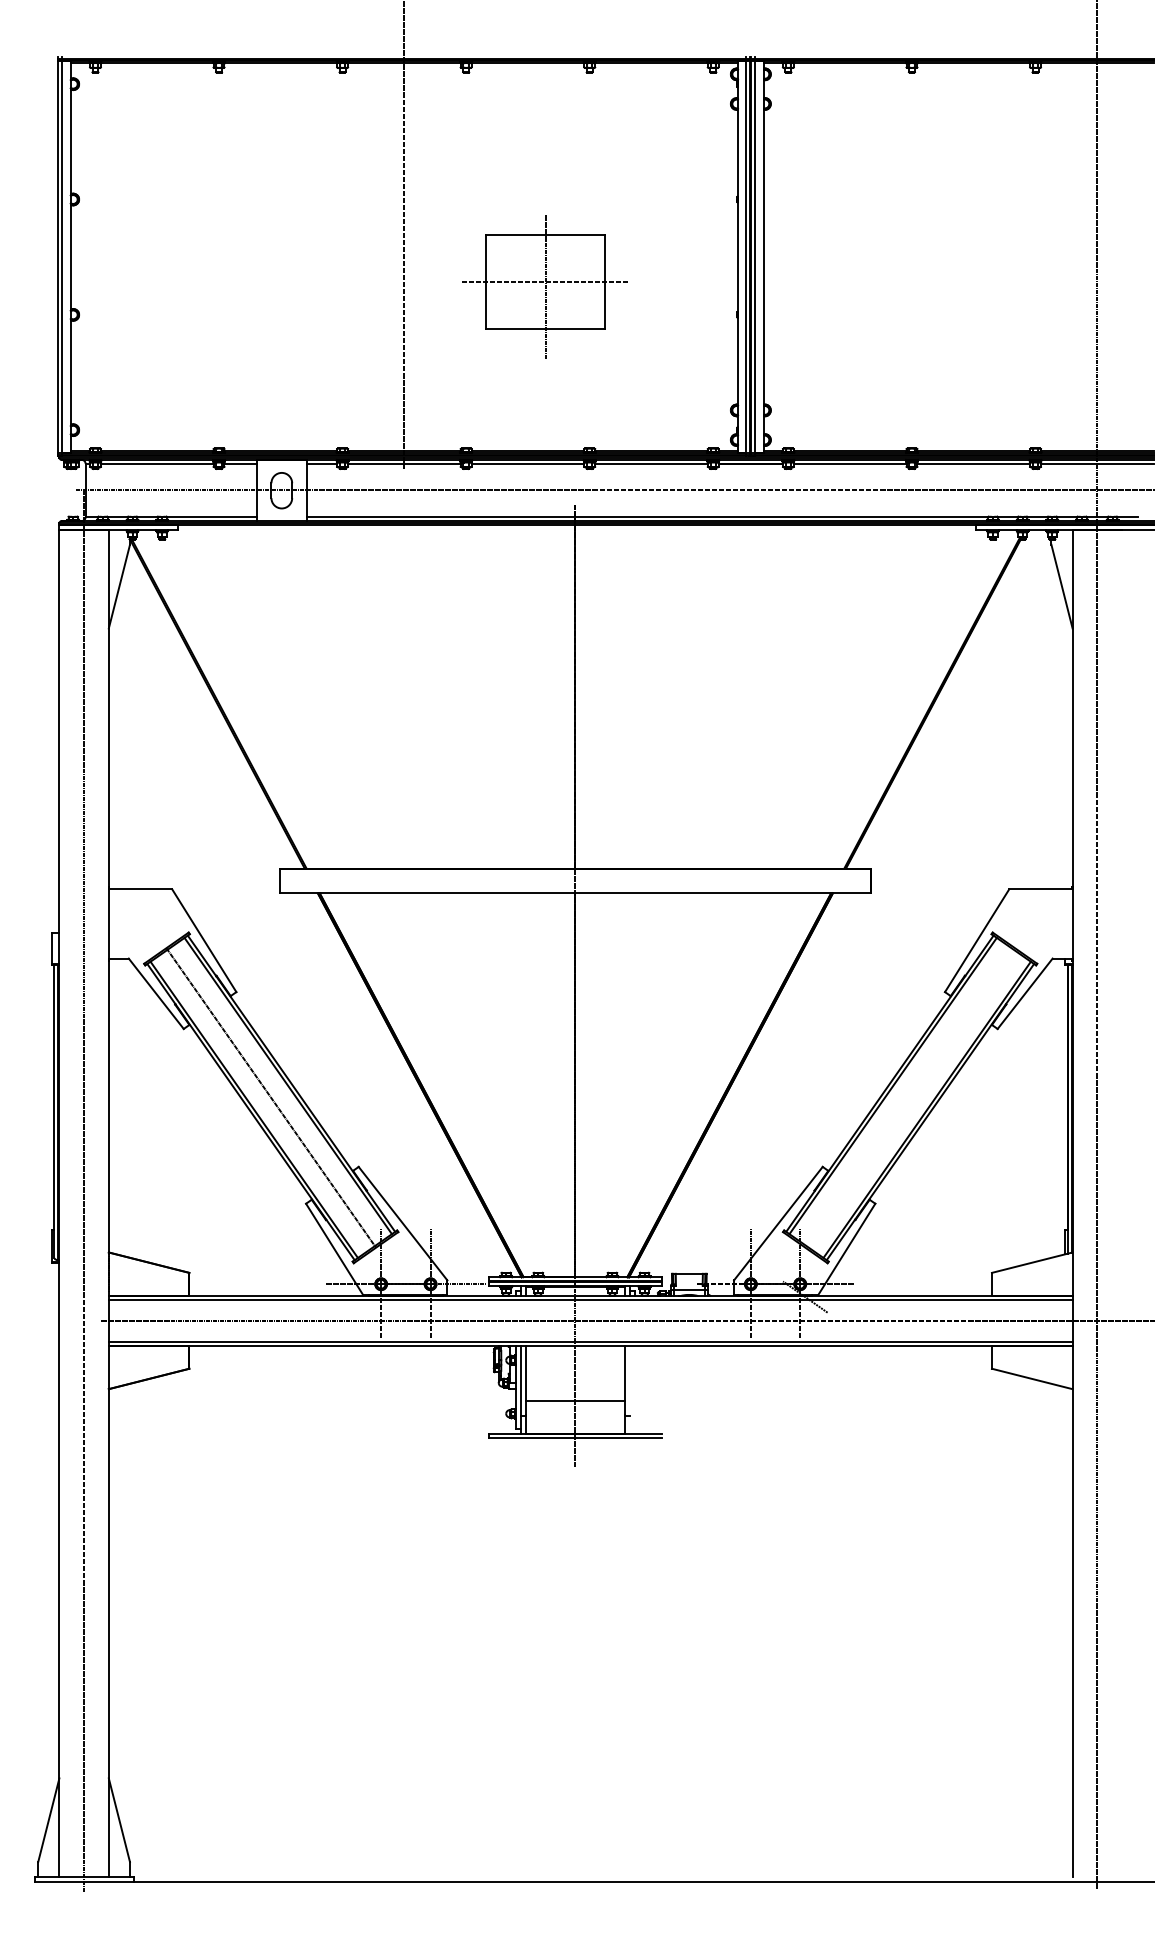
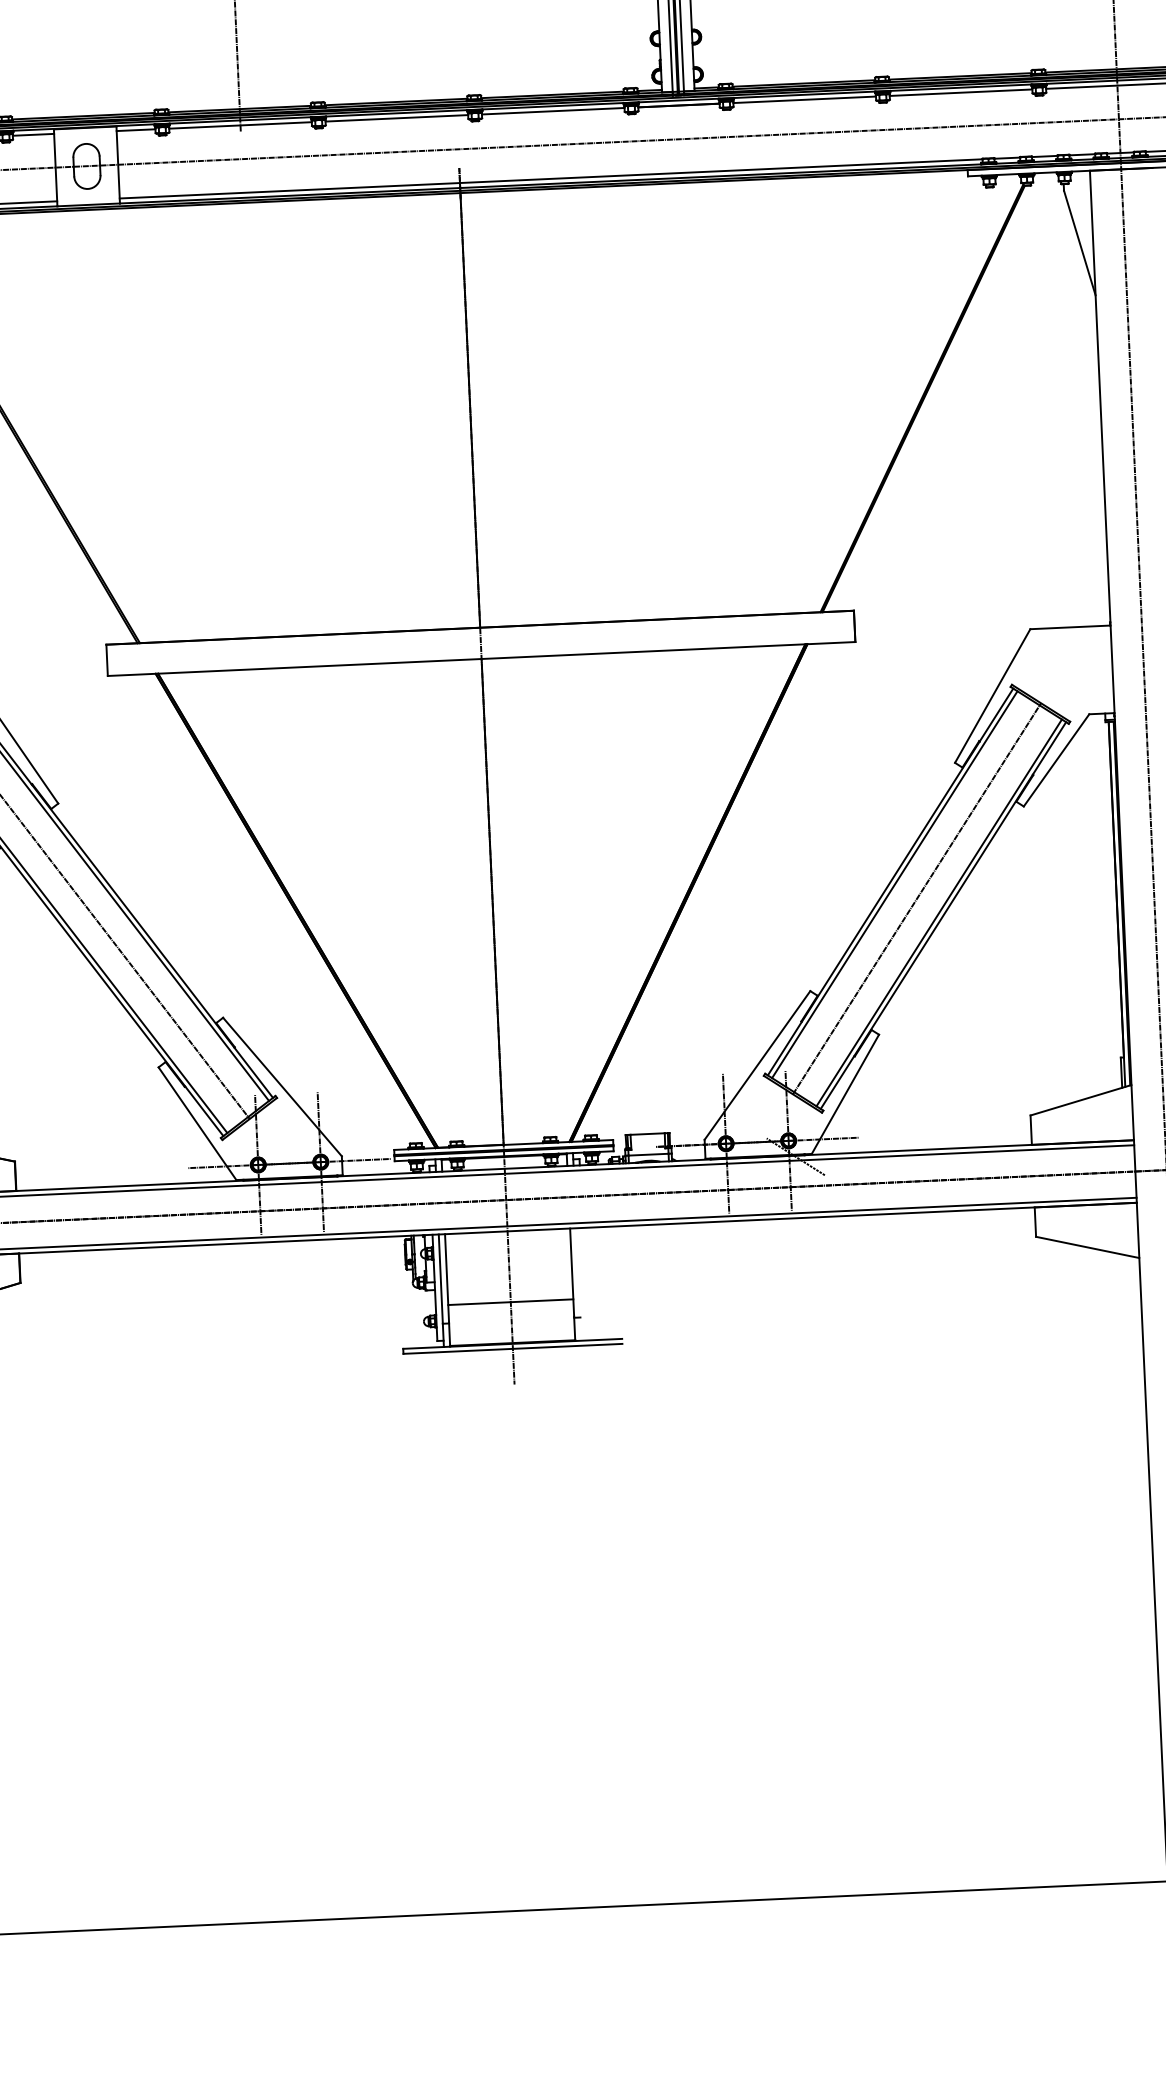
line: (910, 1097) -> (917, 898), added

